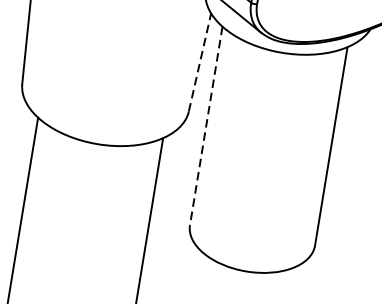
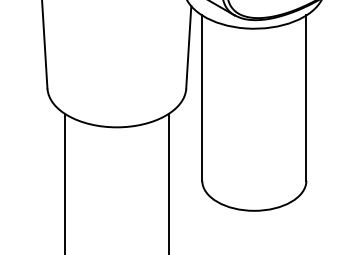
line: (199, 61) -> (188, 46), dashed -> solid
line: (206, 126) -> (202, 98), dashed -> solid

